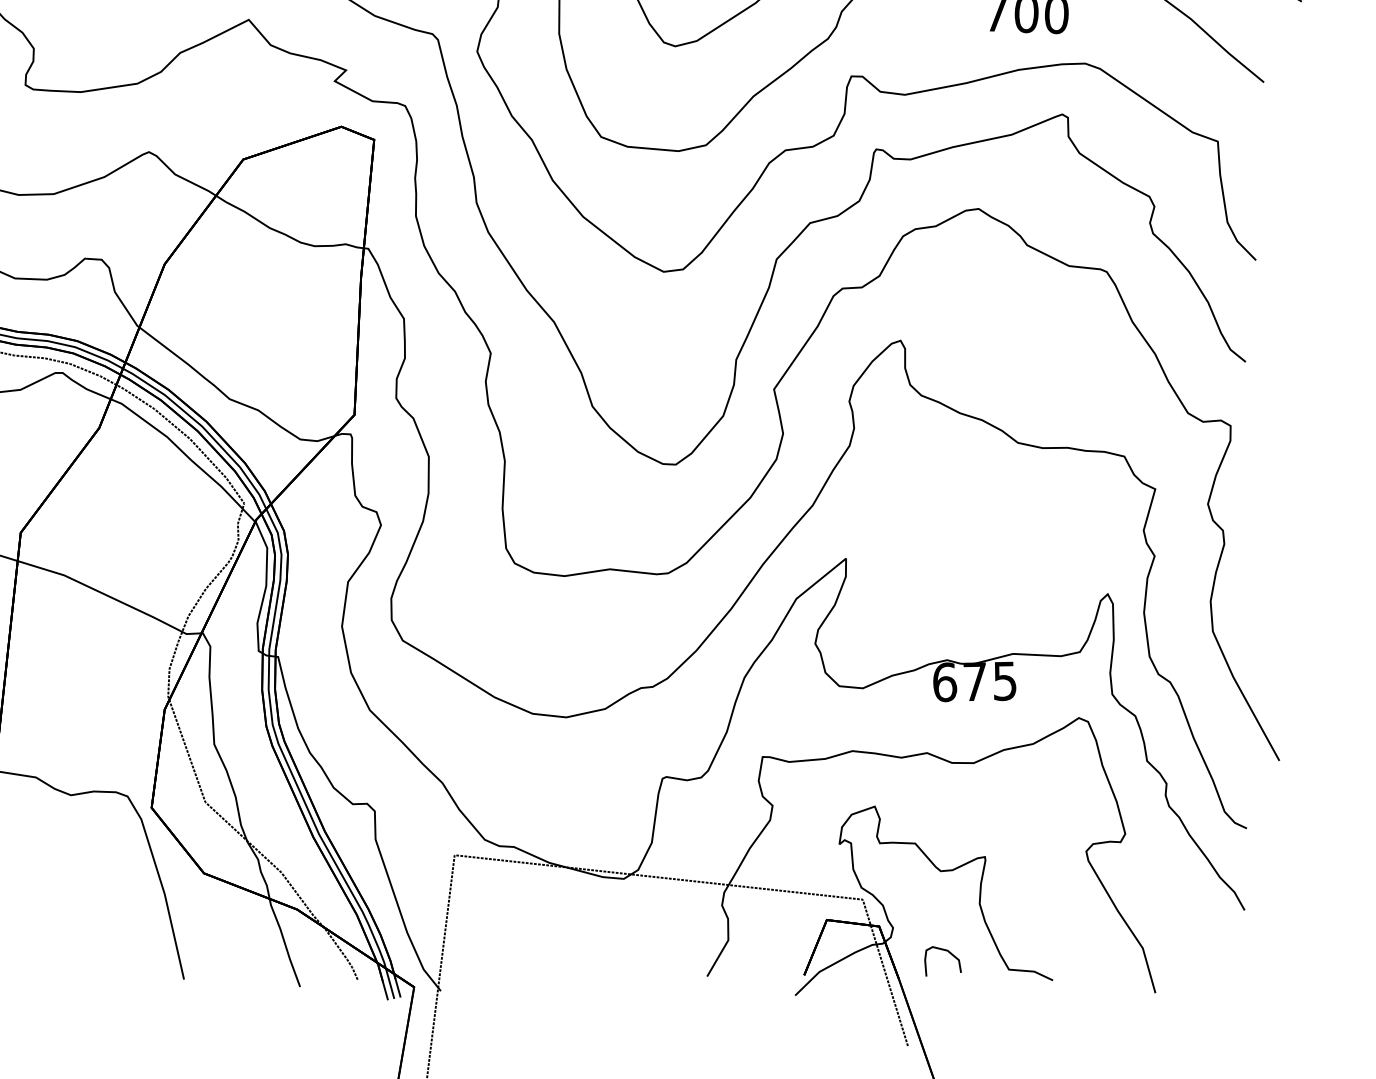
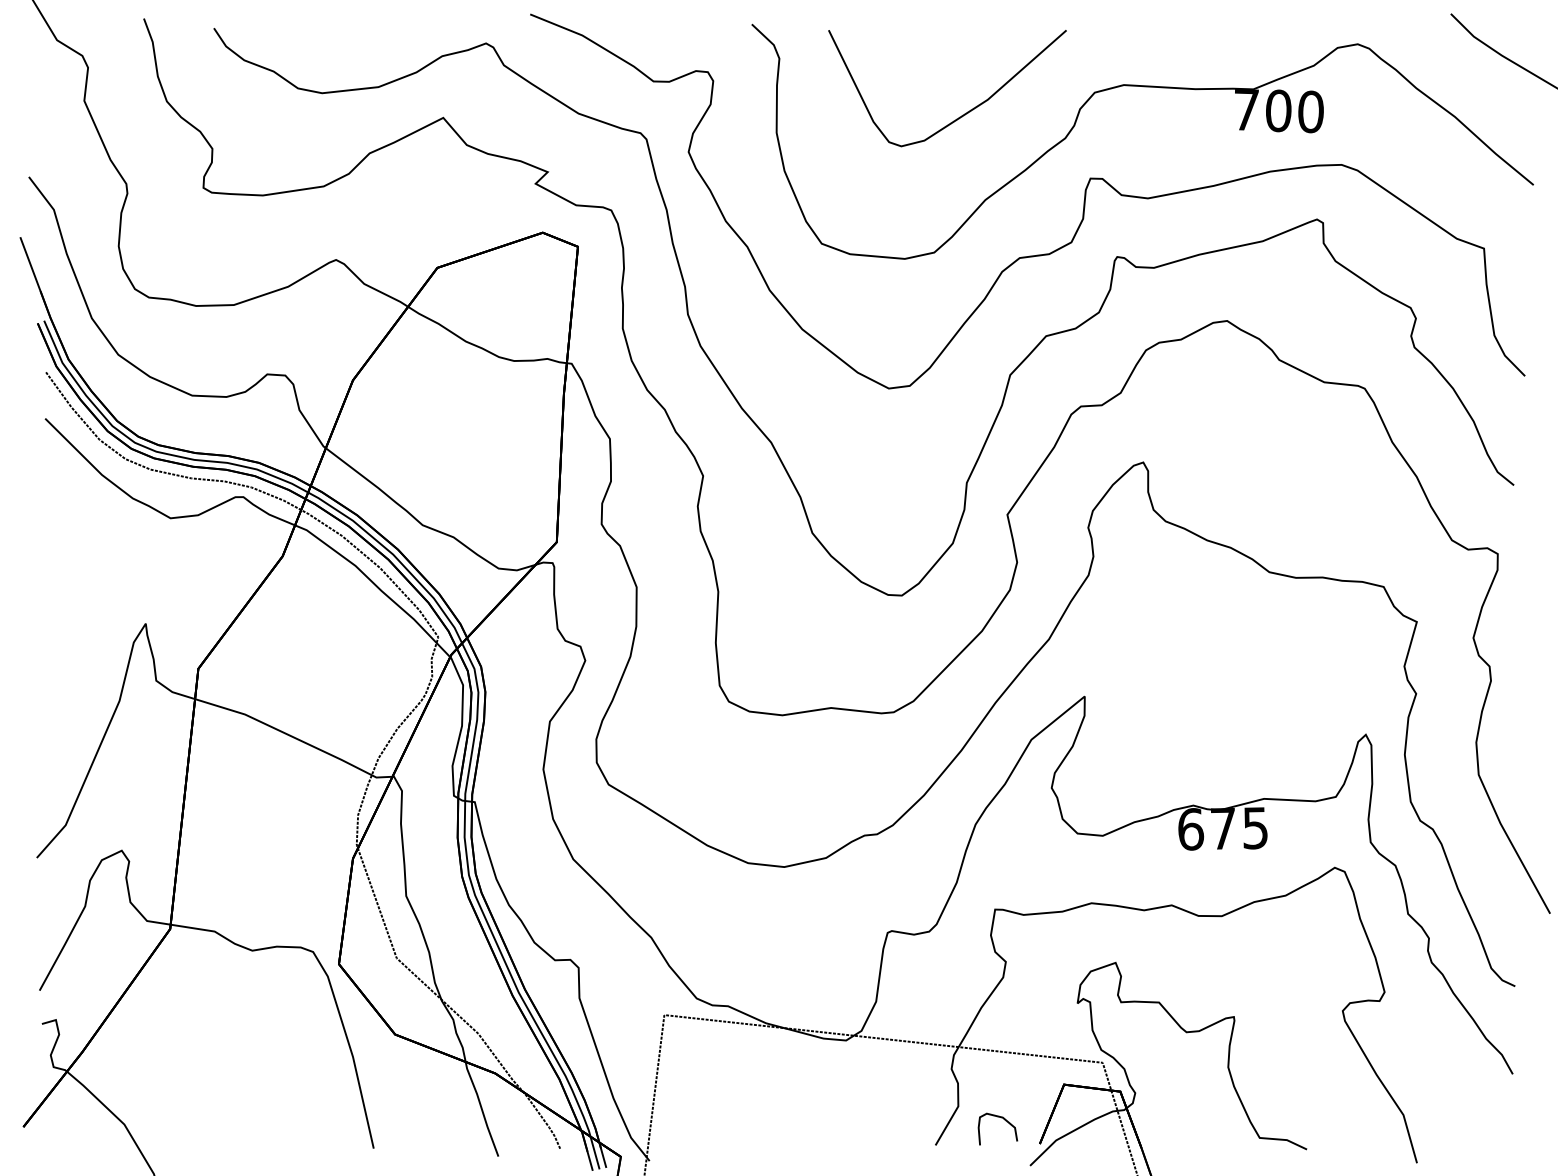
part: (949, 953) -> (1004, 1120), moved

